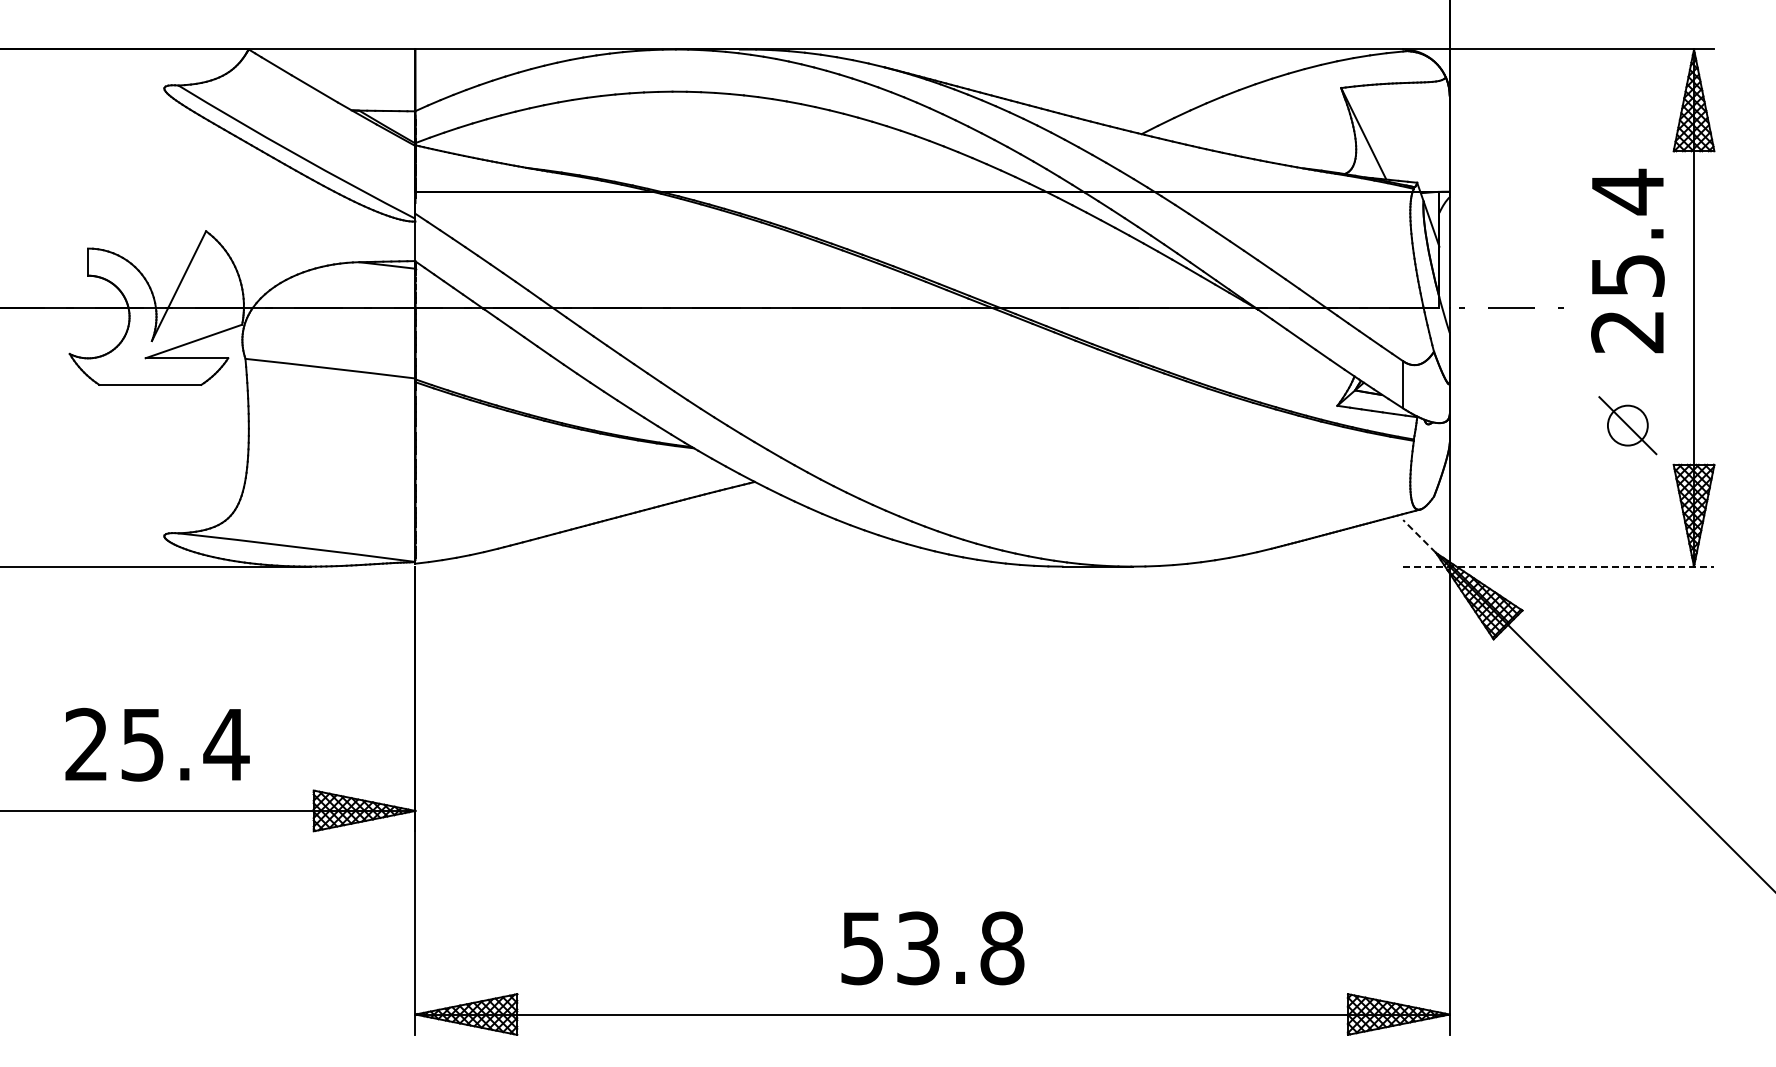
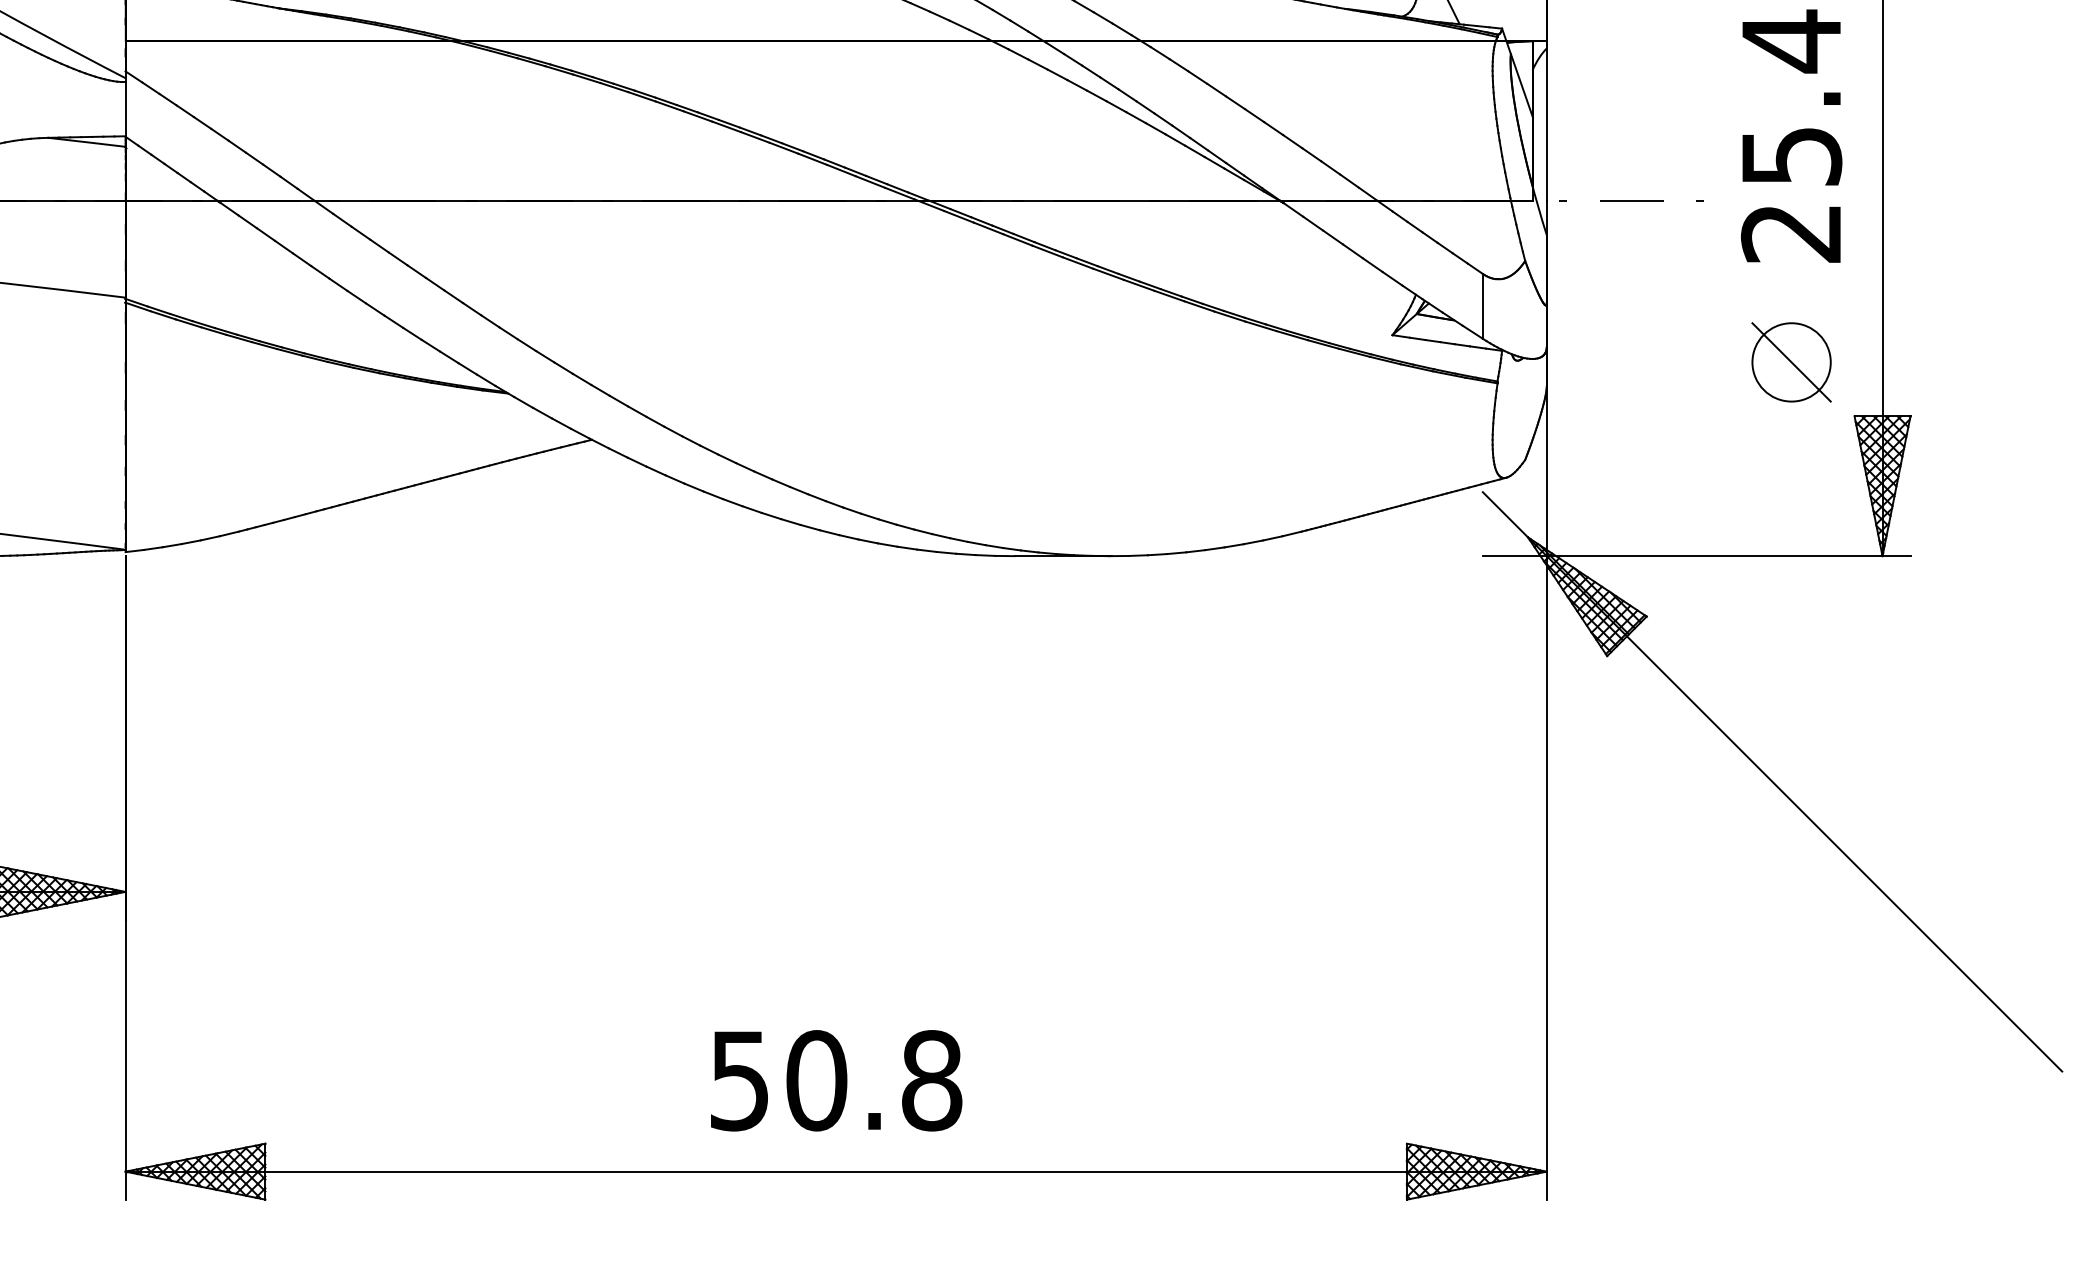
circle: (1627, 425) -> (1791, 362), size x1.43
line: (1419, 536) -> (1505, 514), dashed -> solid
line: (1558, 566) -> (1696, 555), dashed -> solid
text: (918, 948) -> (816, 1080), 53.8 -> 50.8

